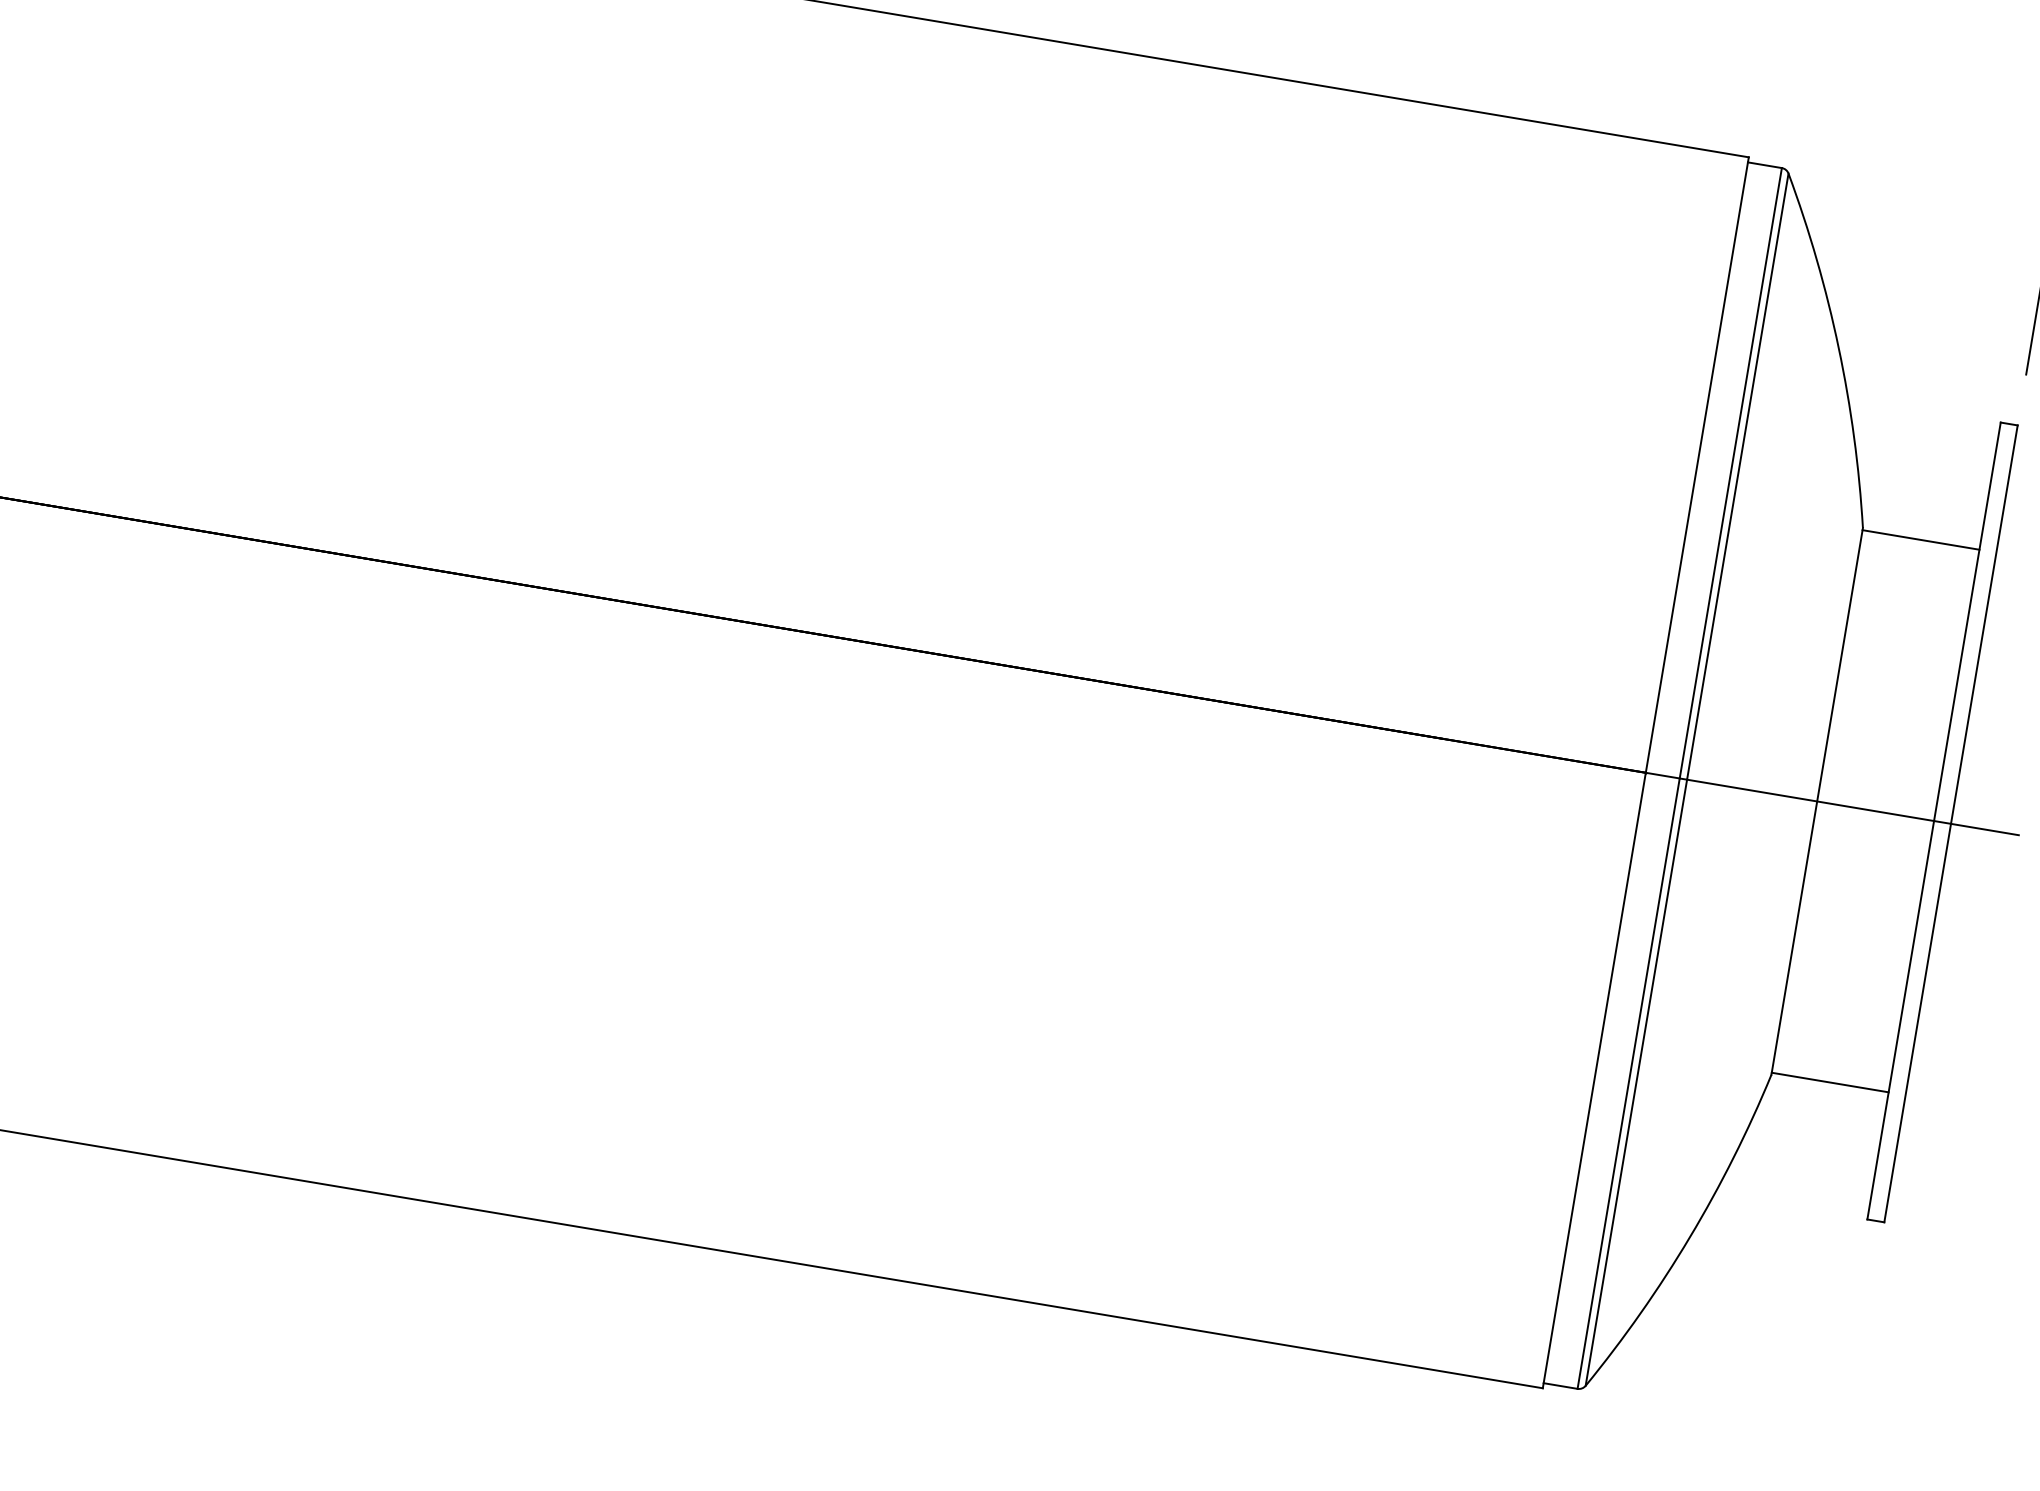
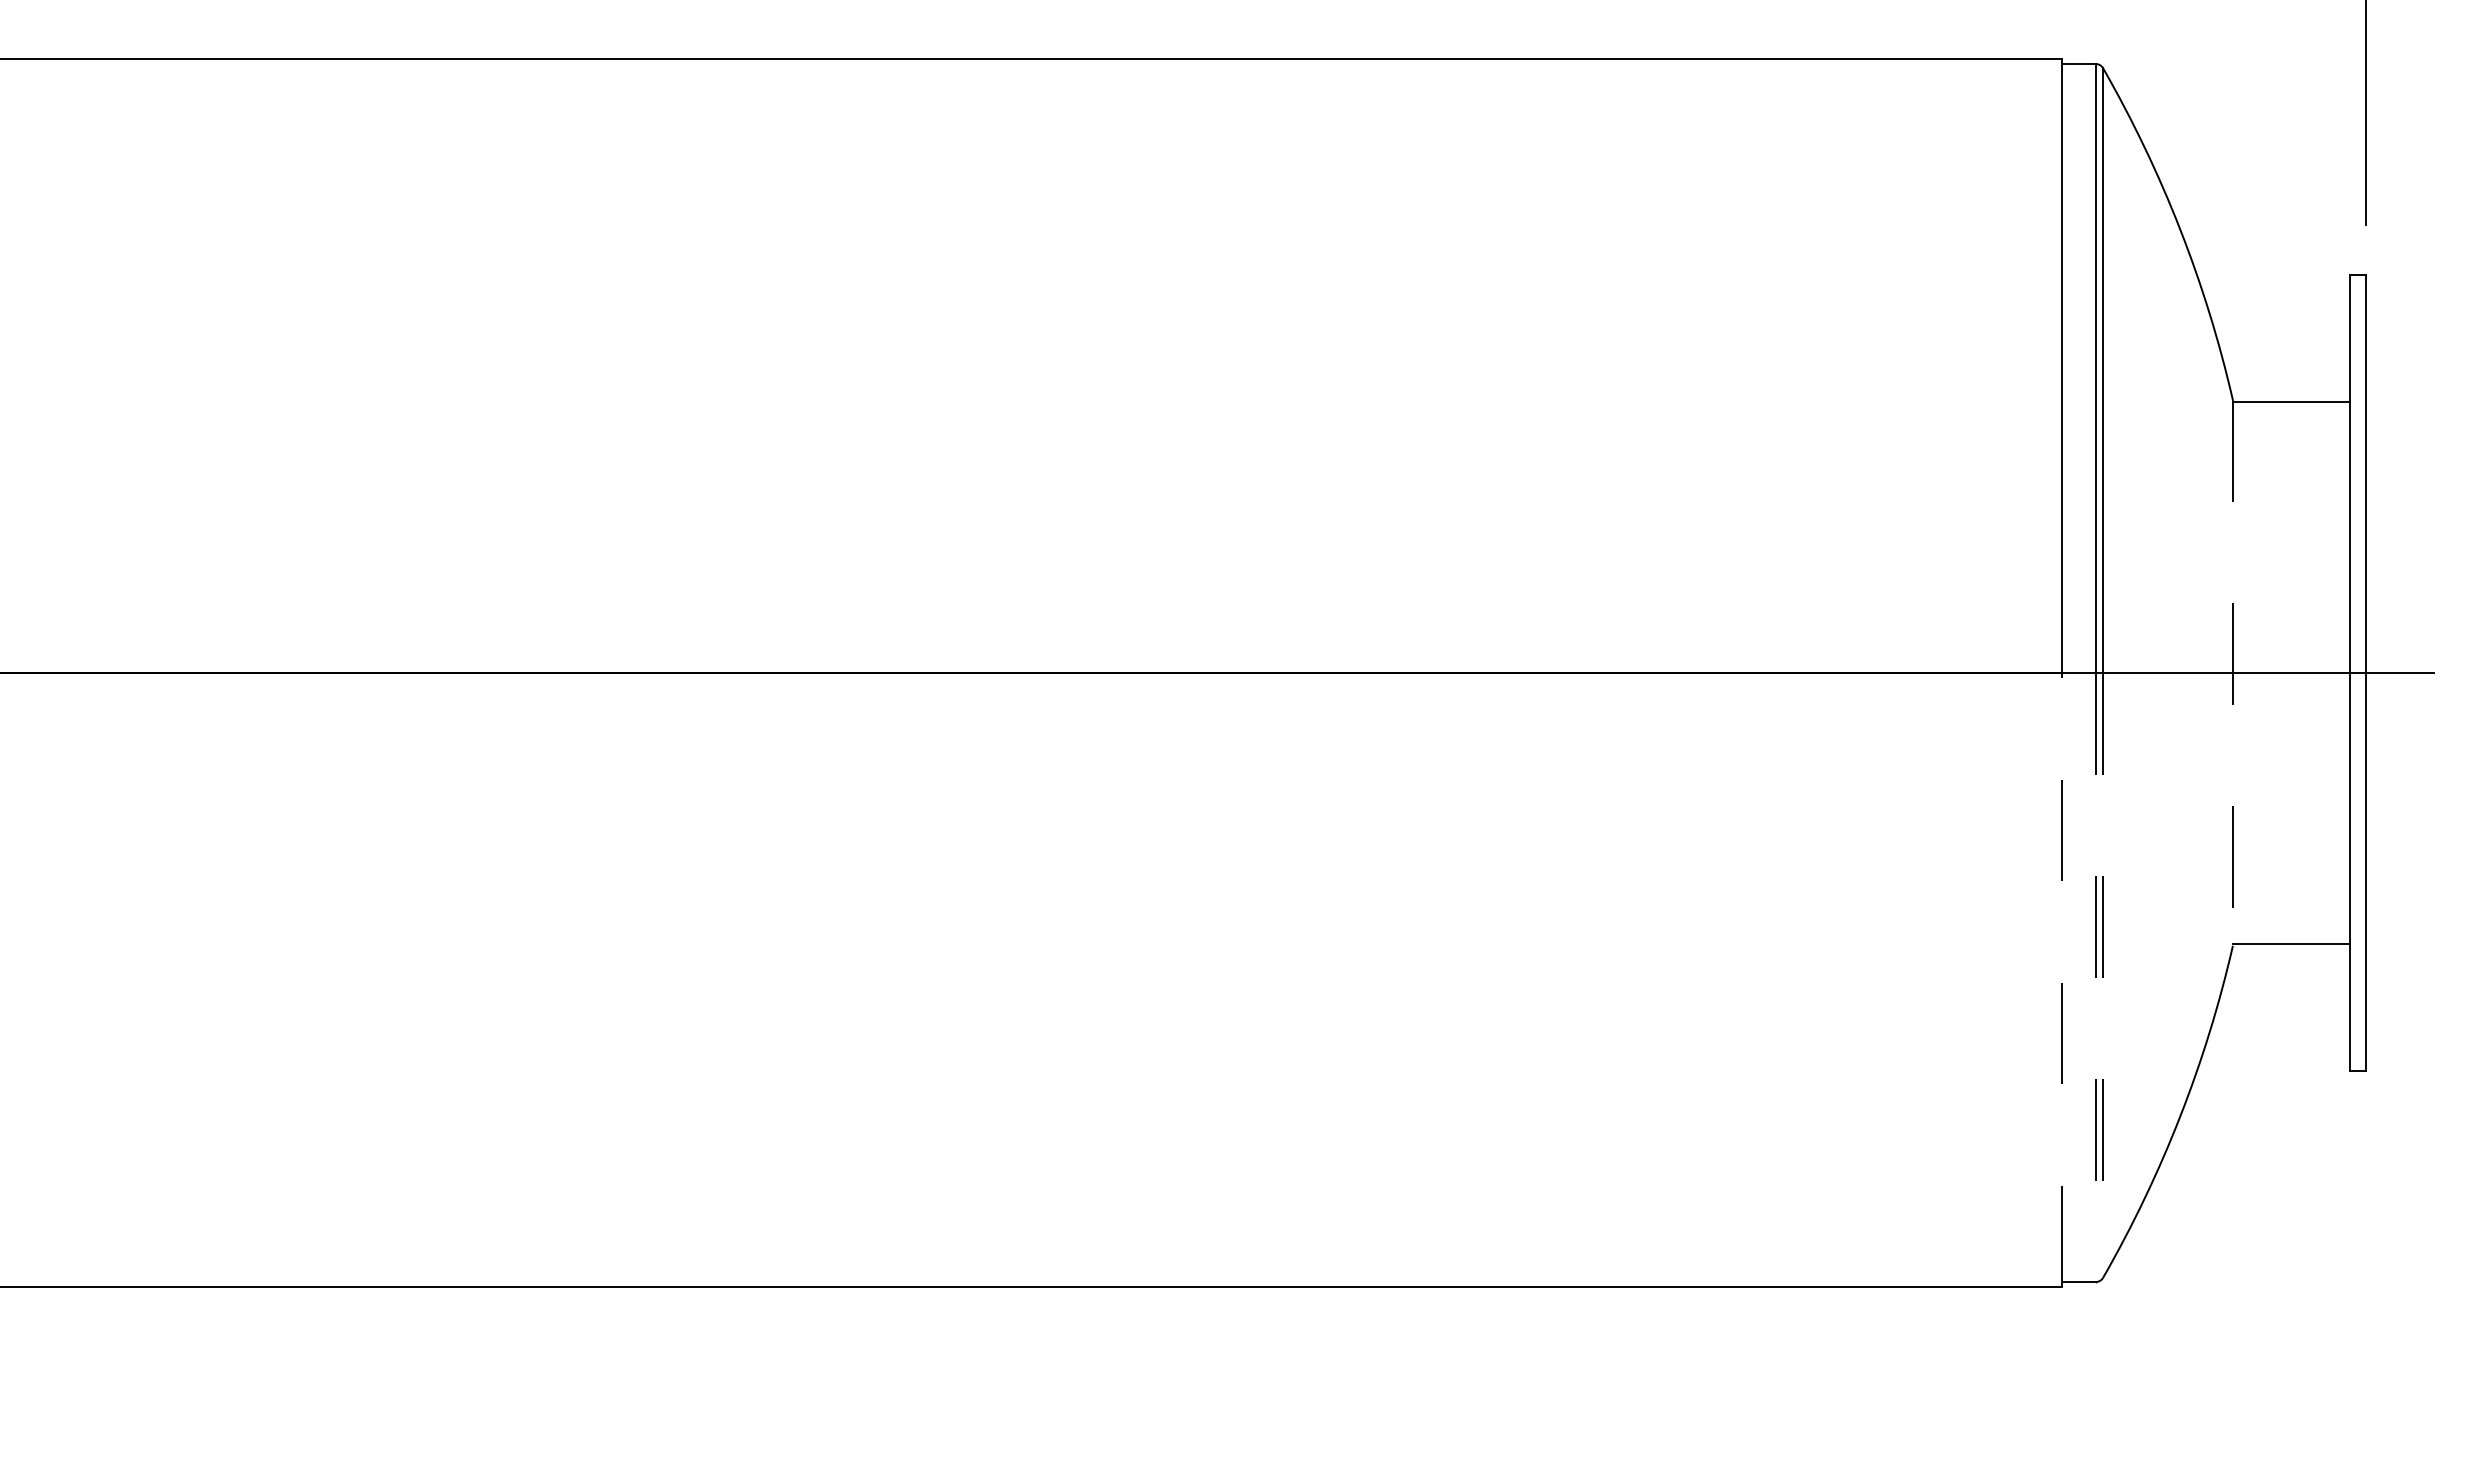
line: (1816, 801) -> (2232, 673), solid -> dashed
line: (1593, 1079) -> (2061, 979), solid -> dashed
line: (1636, 1082) -> (2103, 975), solid -> dashed
line: (1628, 1083) -> (2095, 977), solid -> dashed

